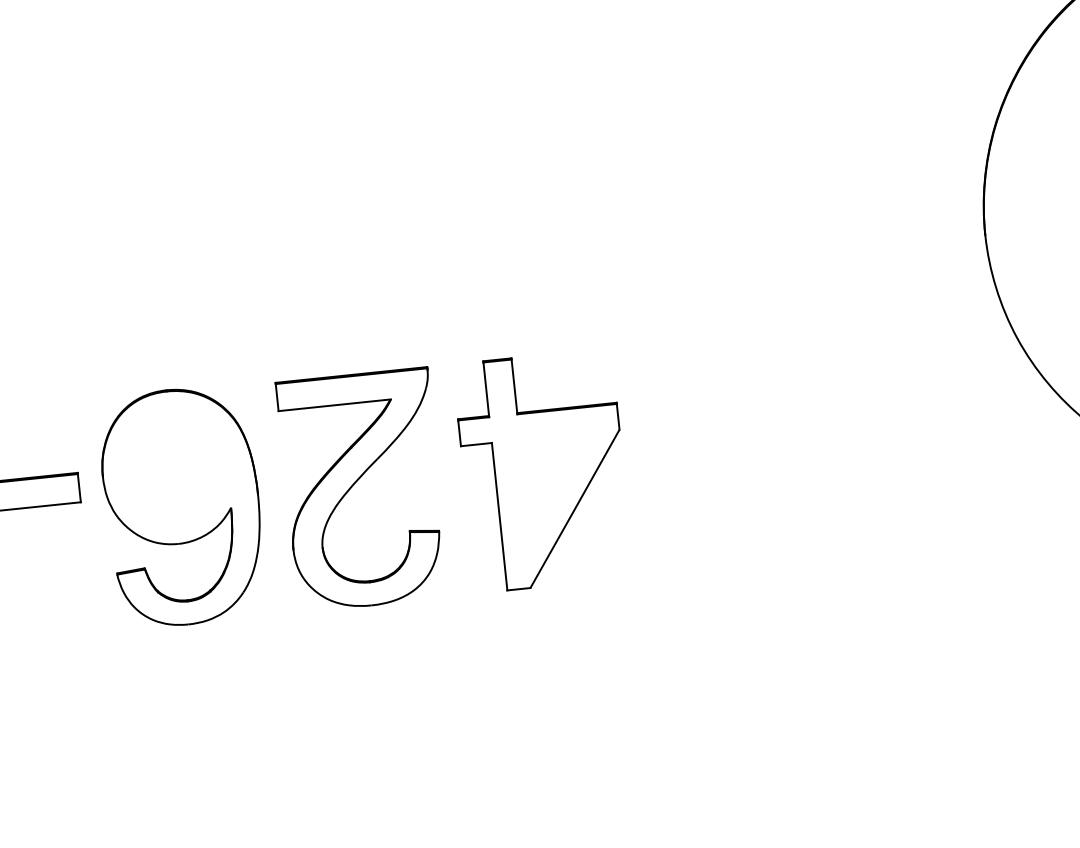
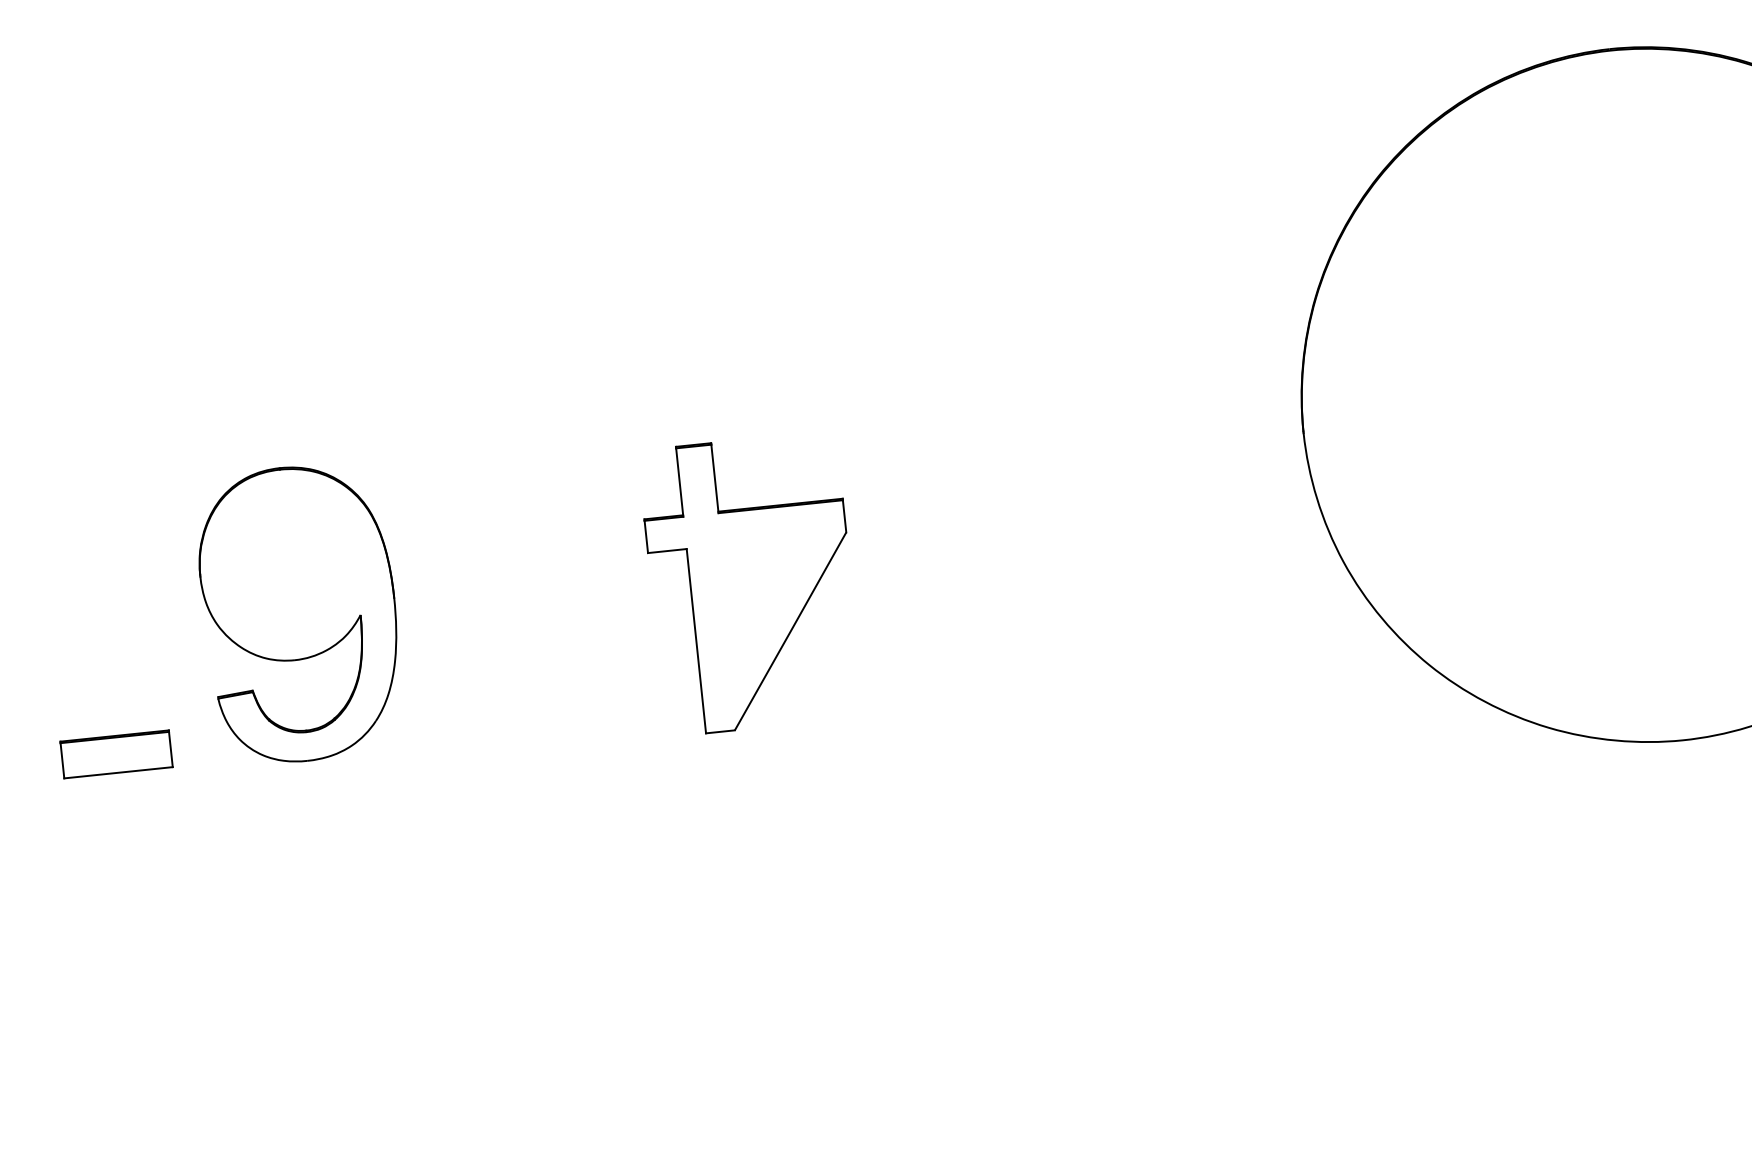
part: (538, 474) -> (745, 588), moved
part: (357, 486) -> (518, 747), removed
part: (180, 507) -> (297, 614), moved

